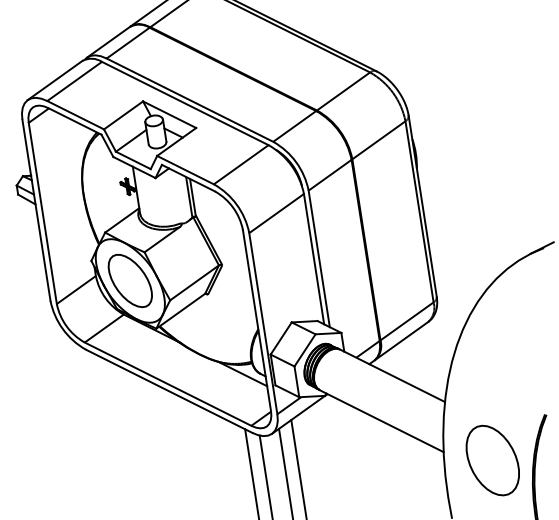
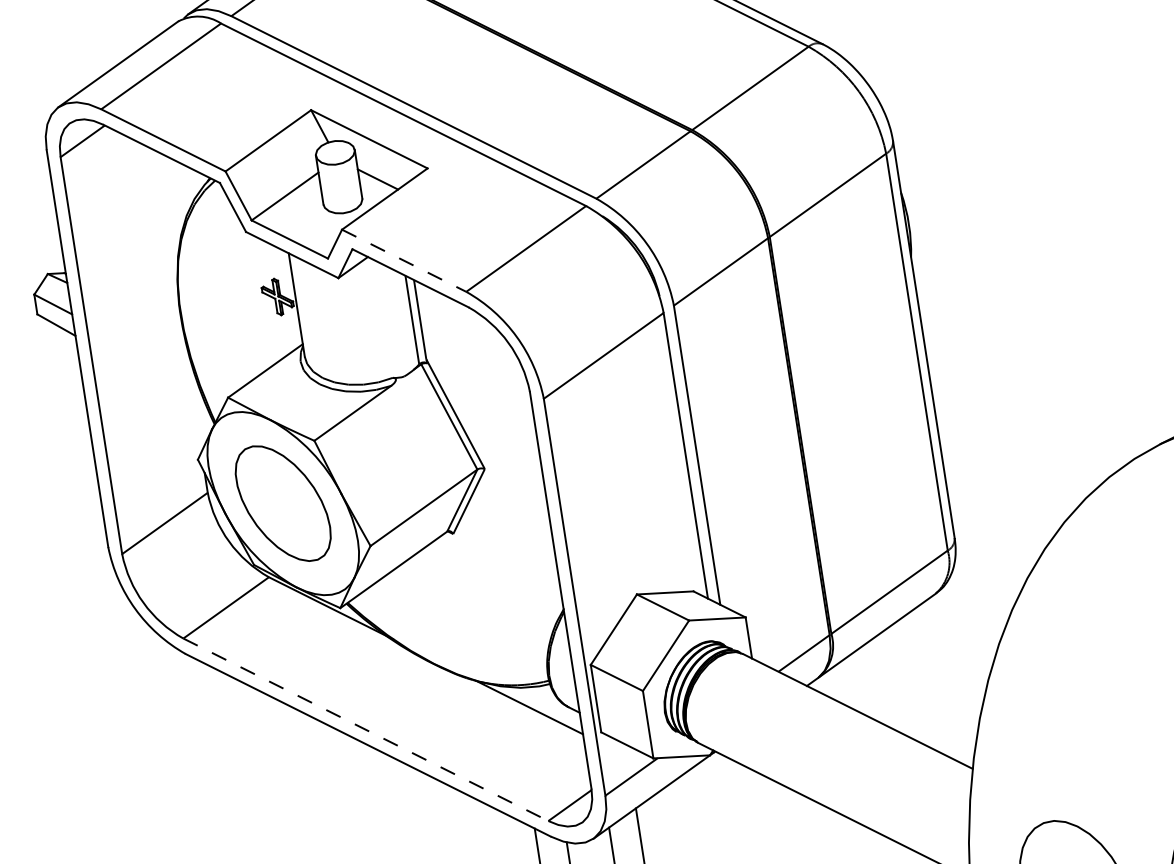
line: (185, 170) -> (404, 261), solid -> dashed
line: (168, 384) -> (366, 730), solid -> dashed

